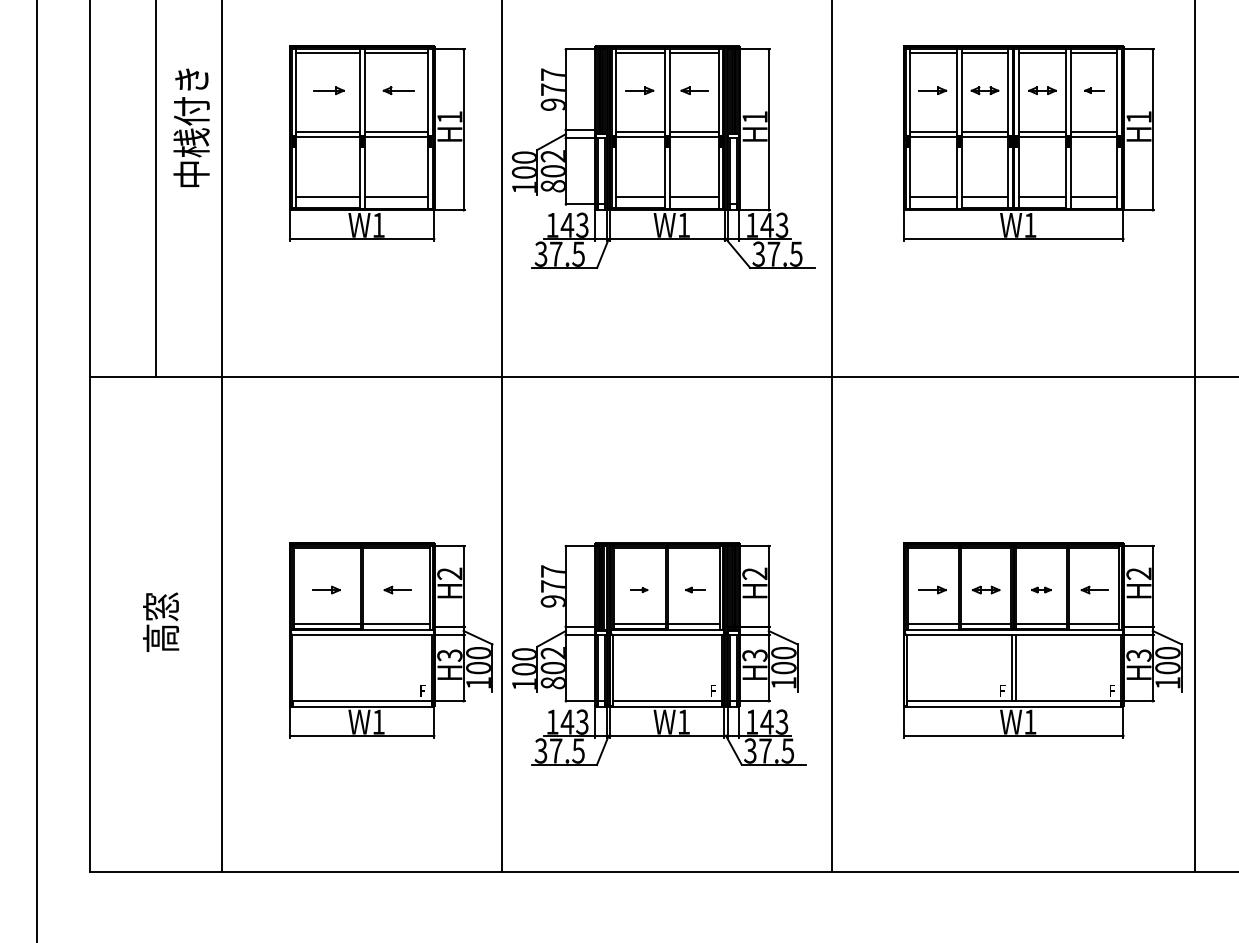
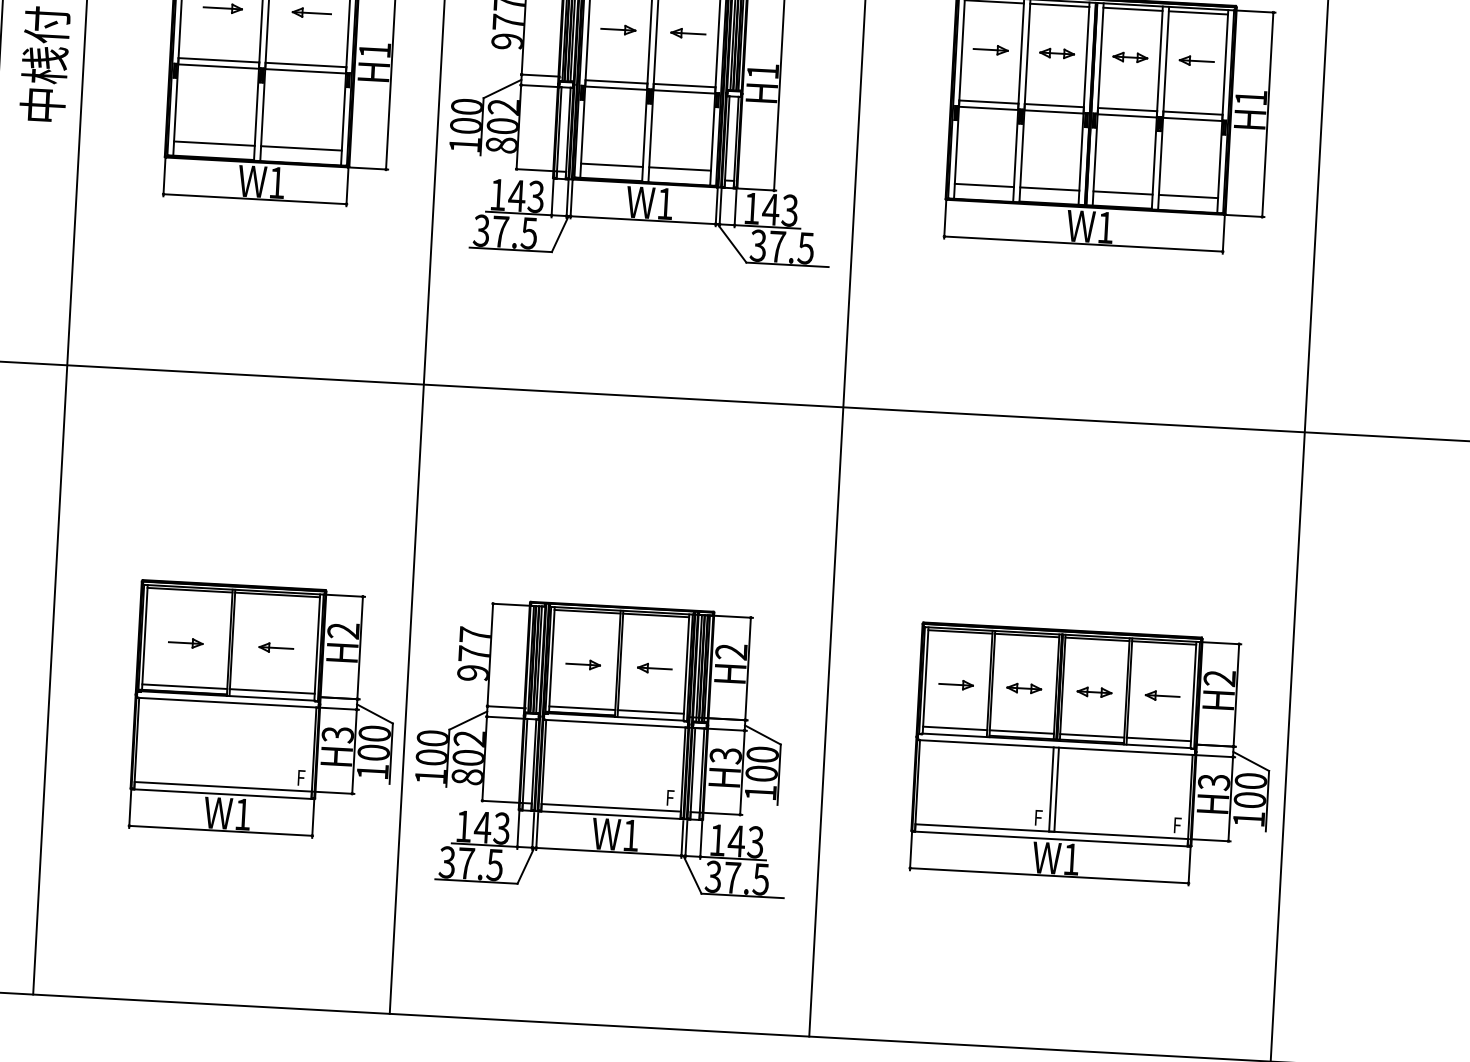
part: (1094, 90) -> (1196, 60), size x1.43
part: (639, 589) -> (583, 663), size x1.67
part: (695, 589) -> (654, 667), size x1.43
part: (1041, 589) -> (1094, 691), size x1.43

